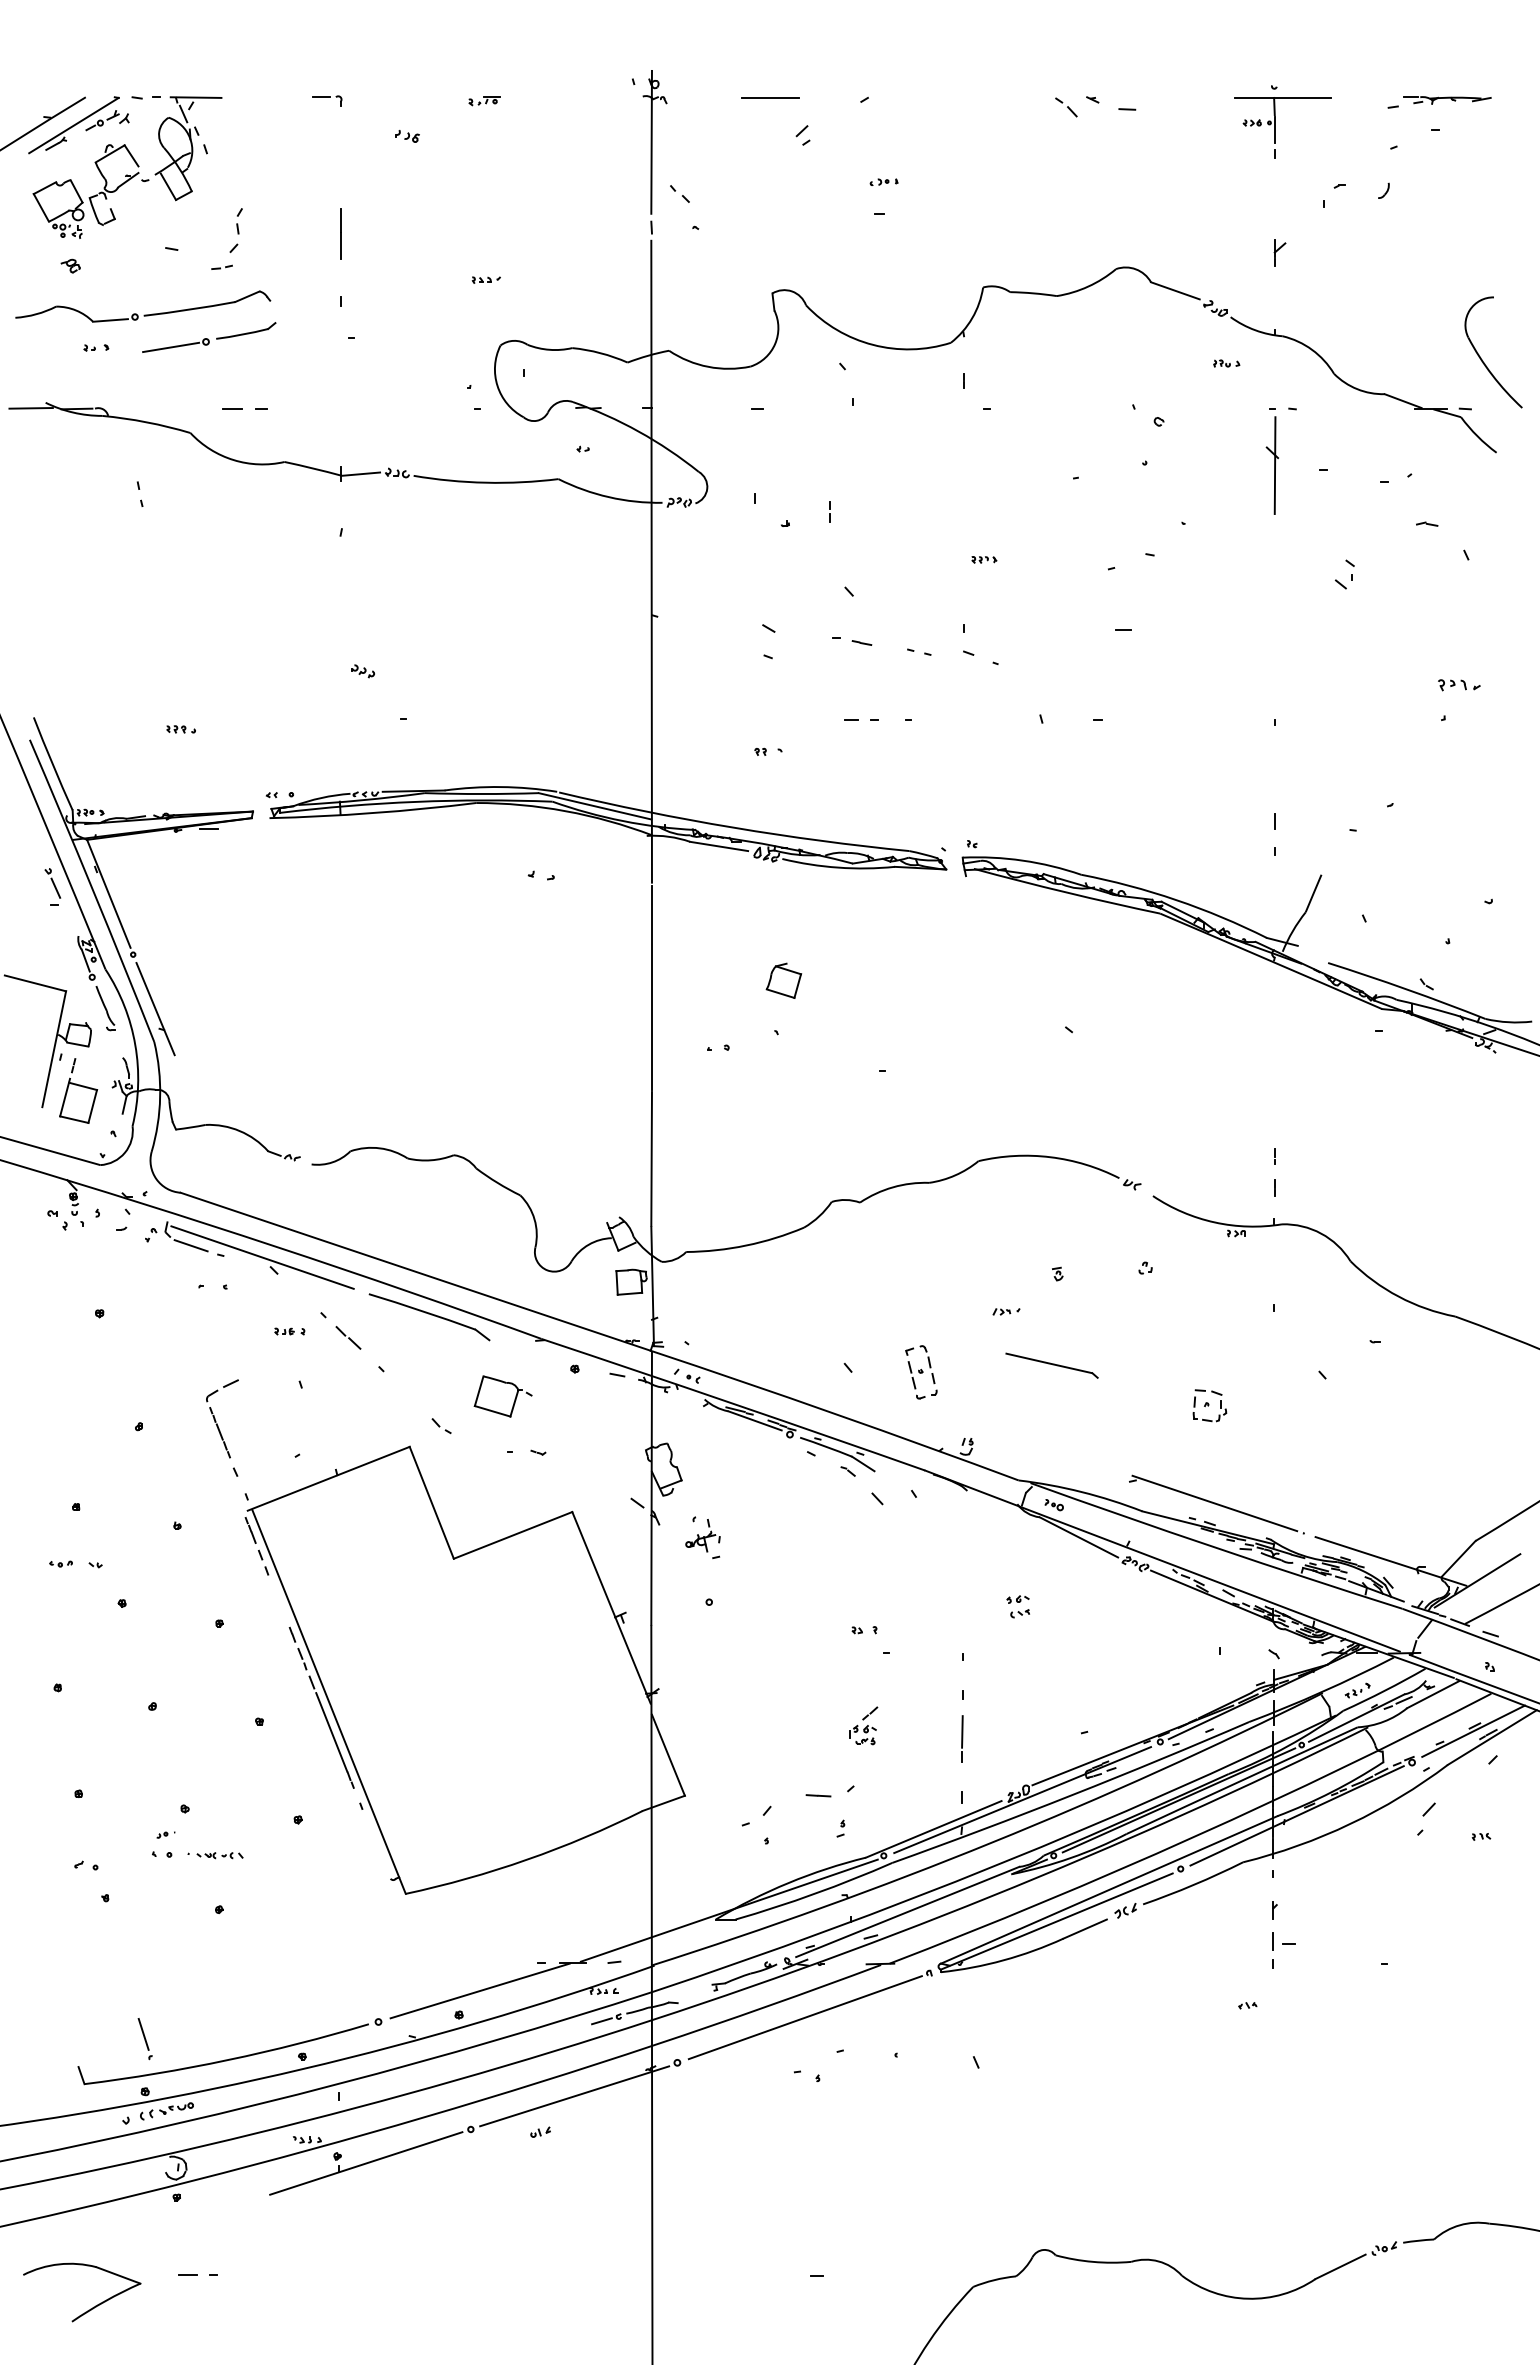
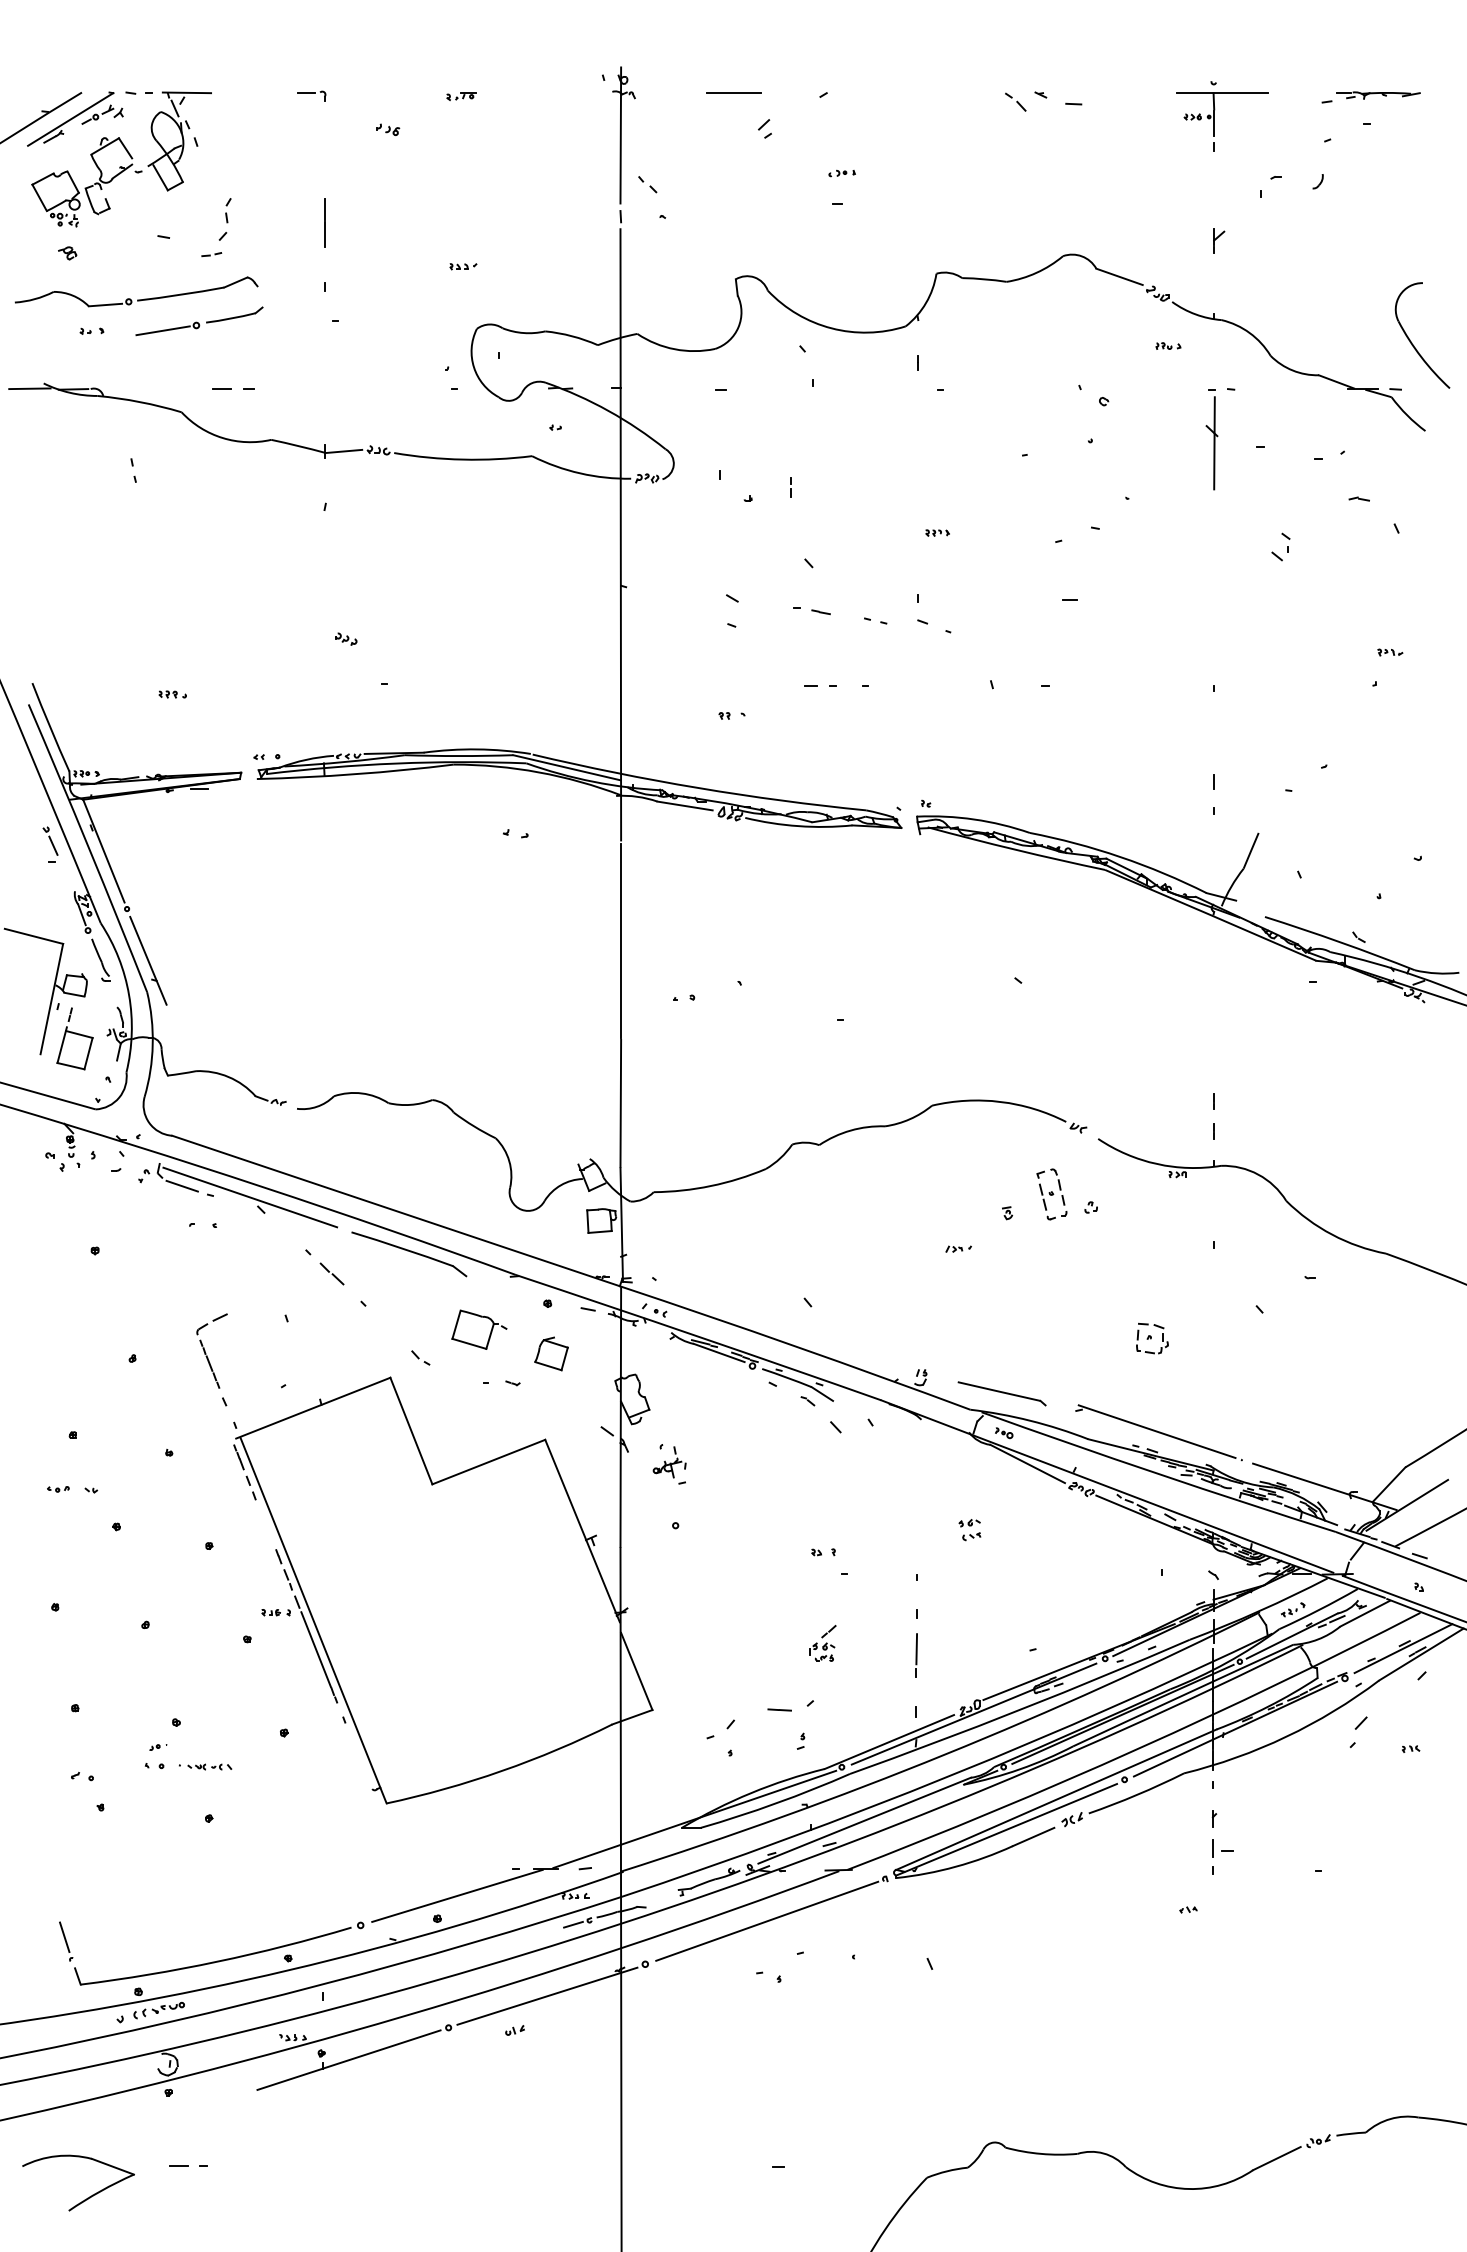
part: (1459, 685) -> (1390, 652), size x0.62
part: (783, 980) -> (551, 1353), moved
part: (289, 1331) -> (275, 1612), moved
part: (1051, 1365) -> (1001, 1393), moved
part: (921, 1372) -> (1052, 1194), moved
part: (144, 2039) -> (65, 1942), moved

